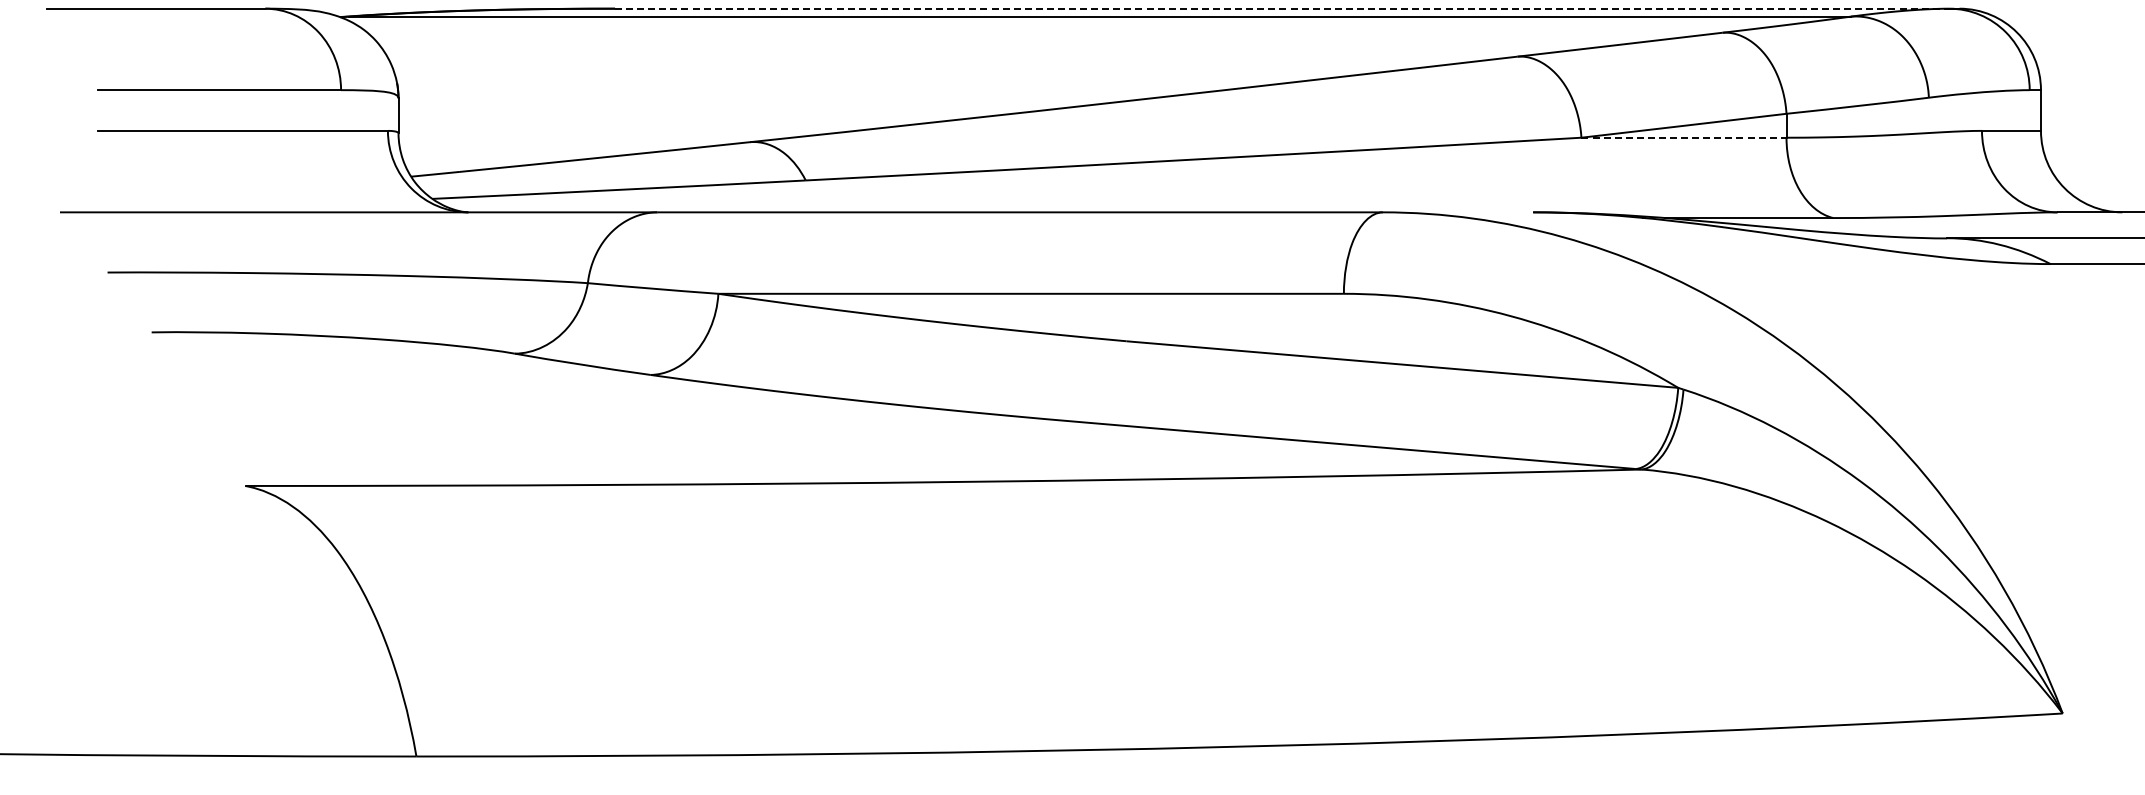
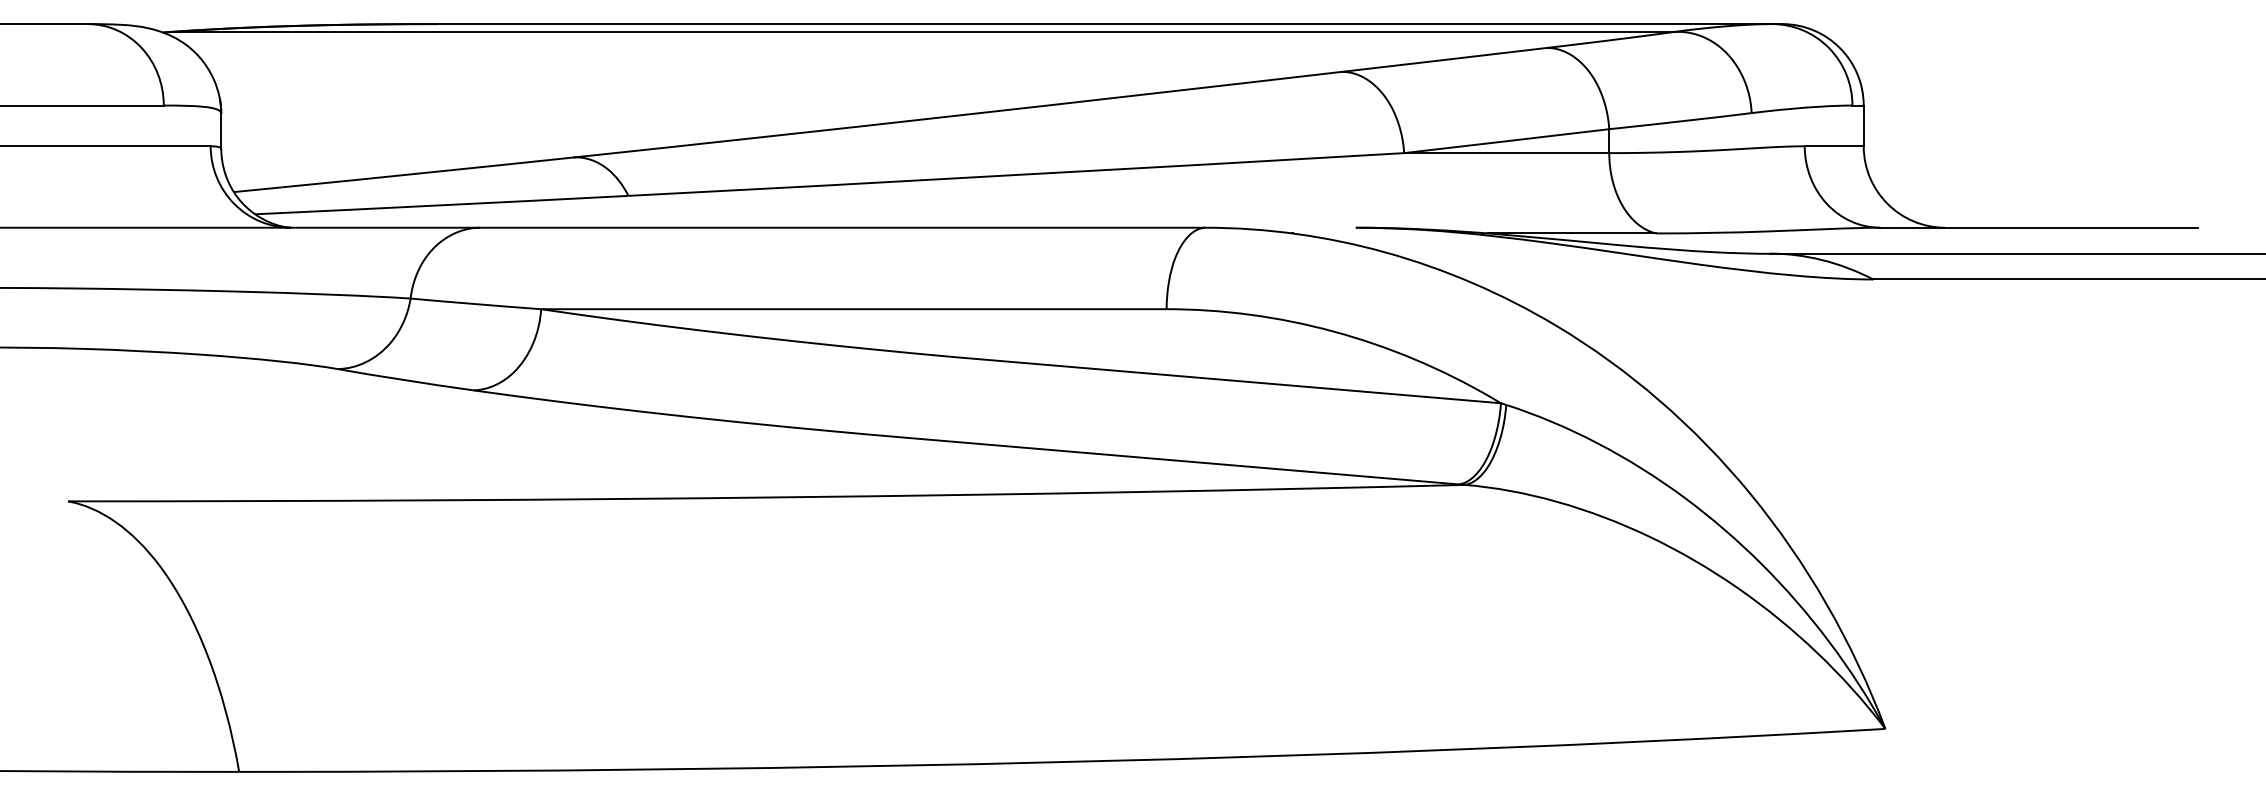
line: (1282, 9) -> (1105, 24), dashed -> solid
line: (1683, 138) -> (1506, 153), dashed -> solid

